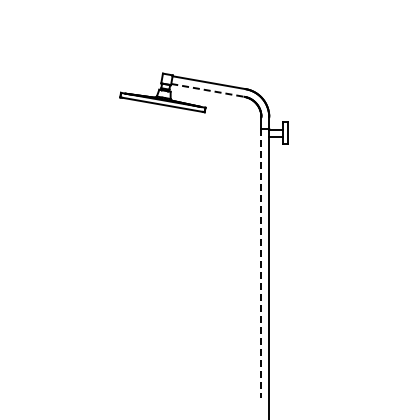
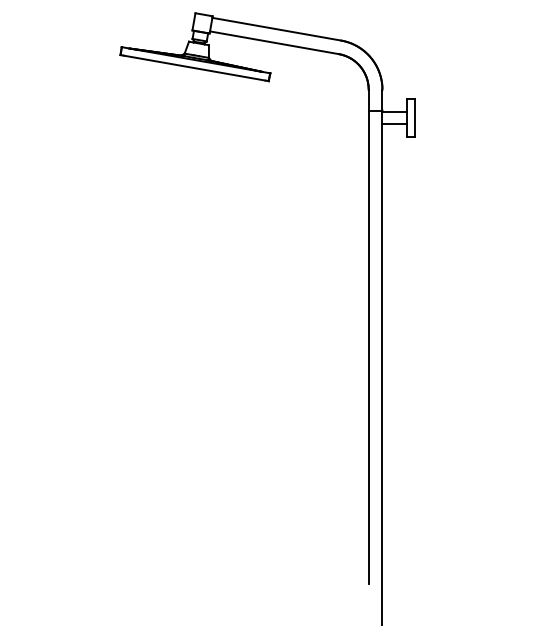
line: (208, 90) -> (275, 42), dashed -> solid
line: (261, 263) -> (368, 347), dashed -> solid

